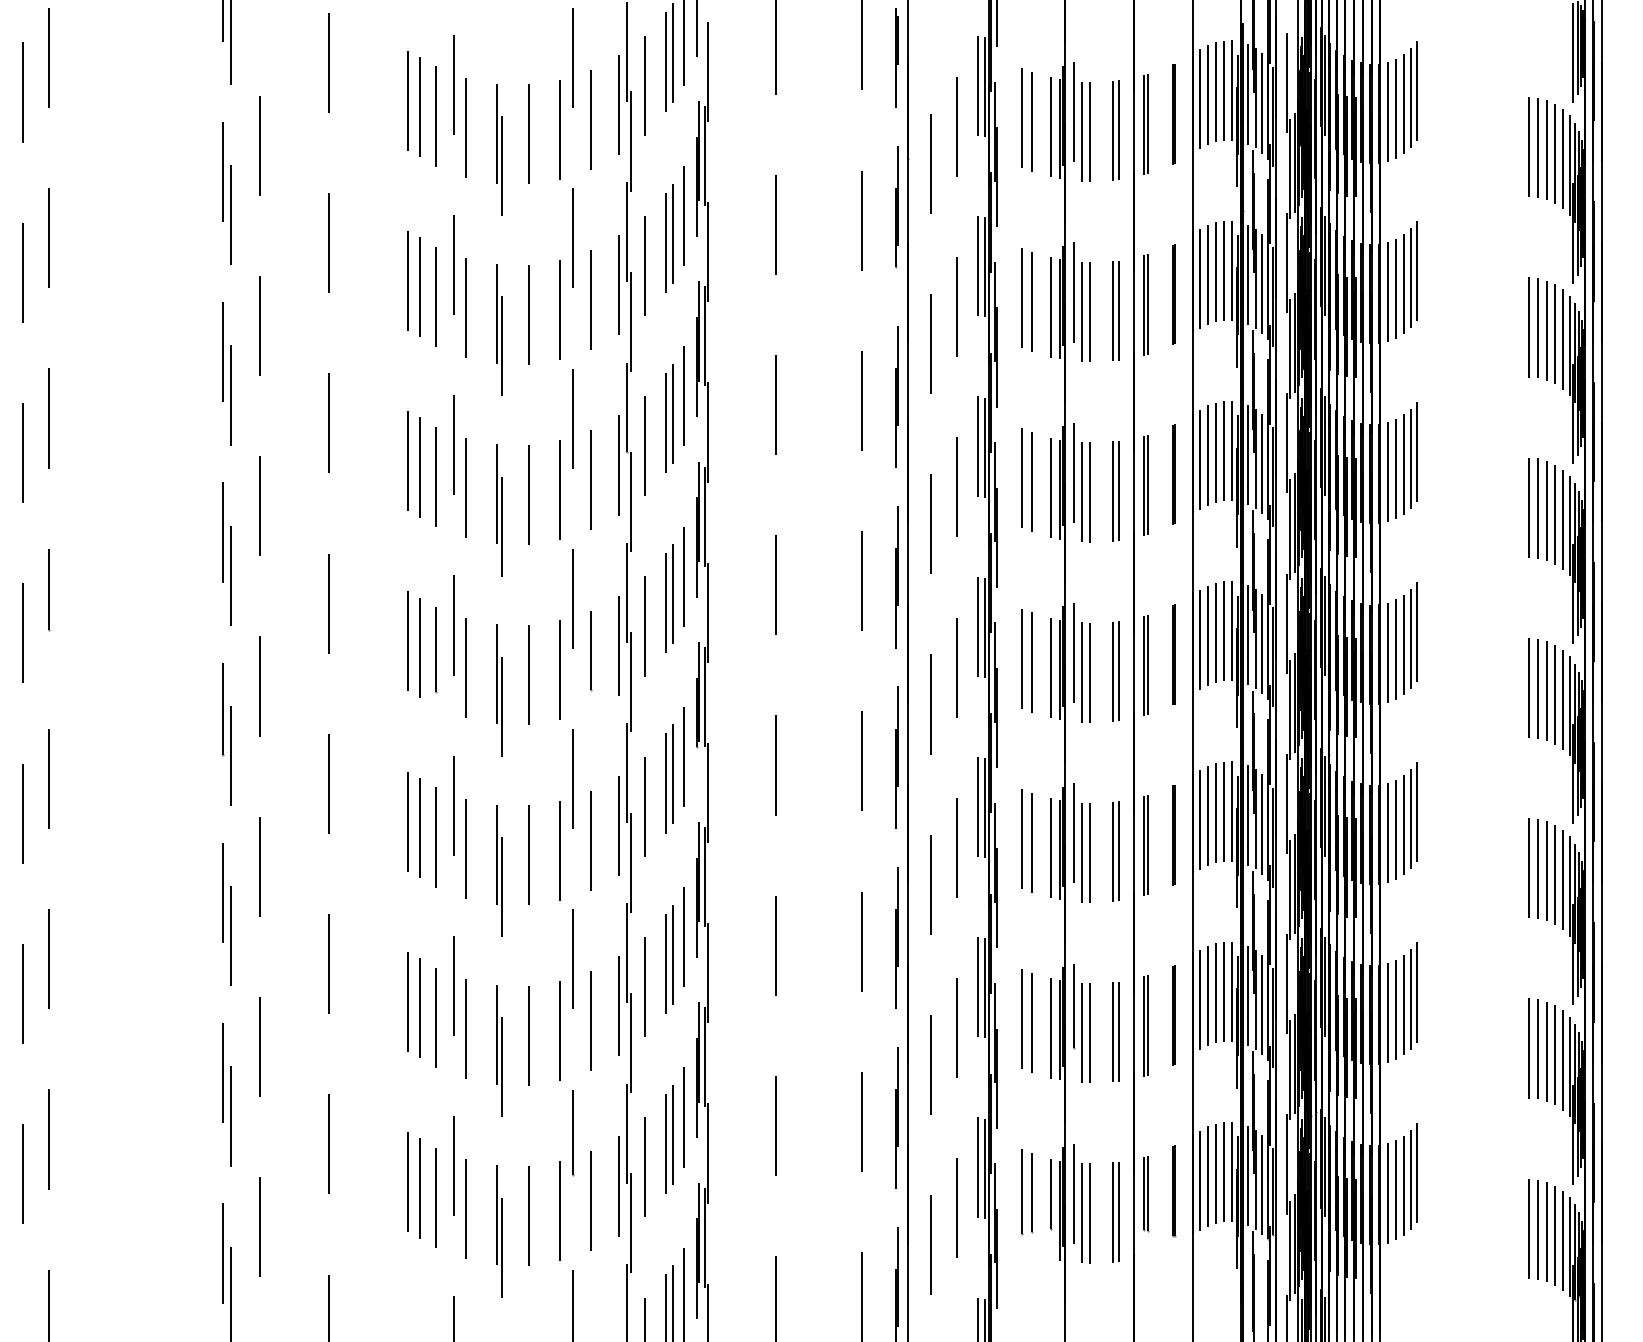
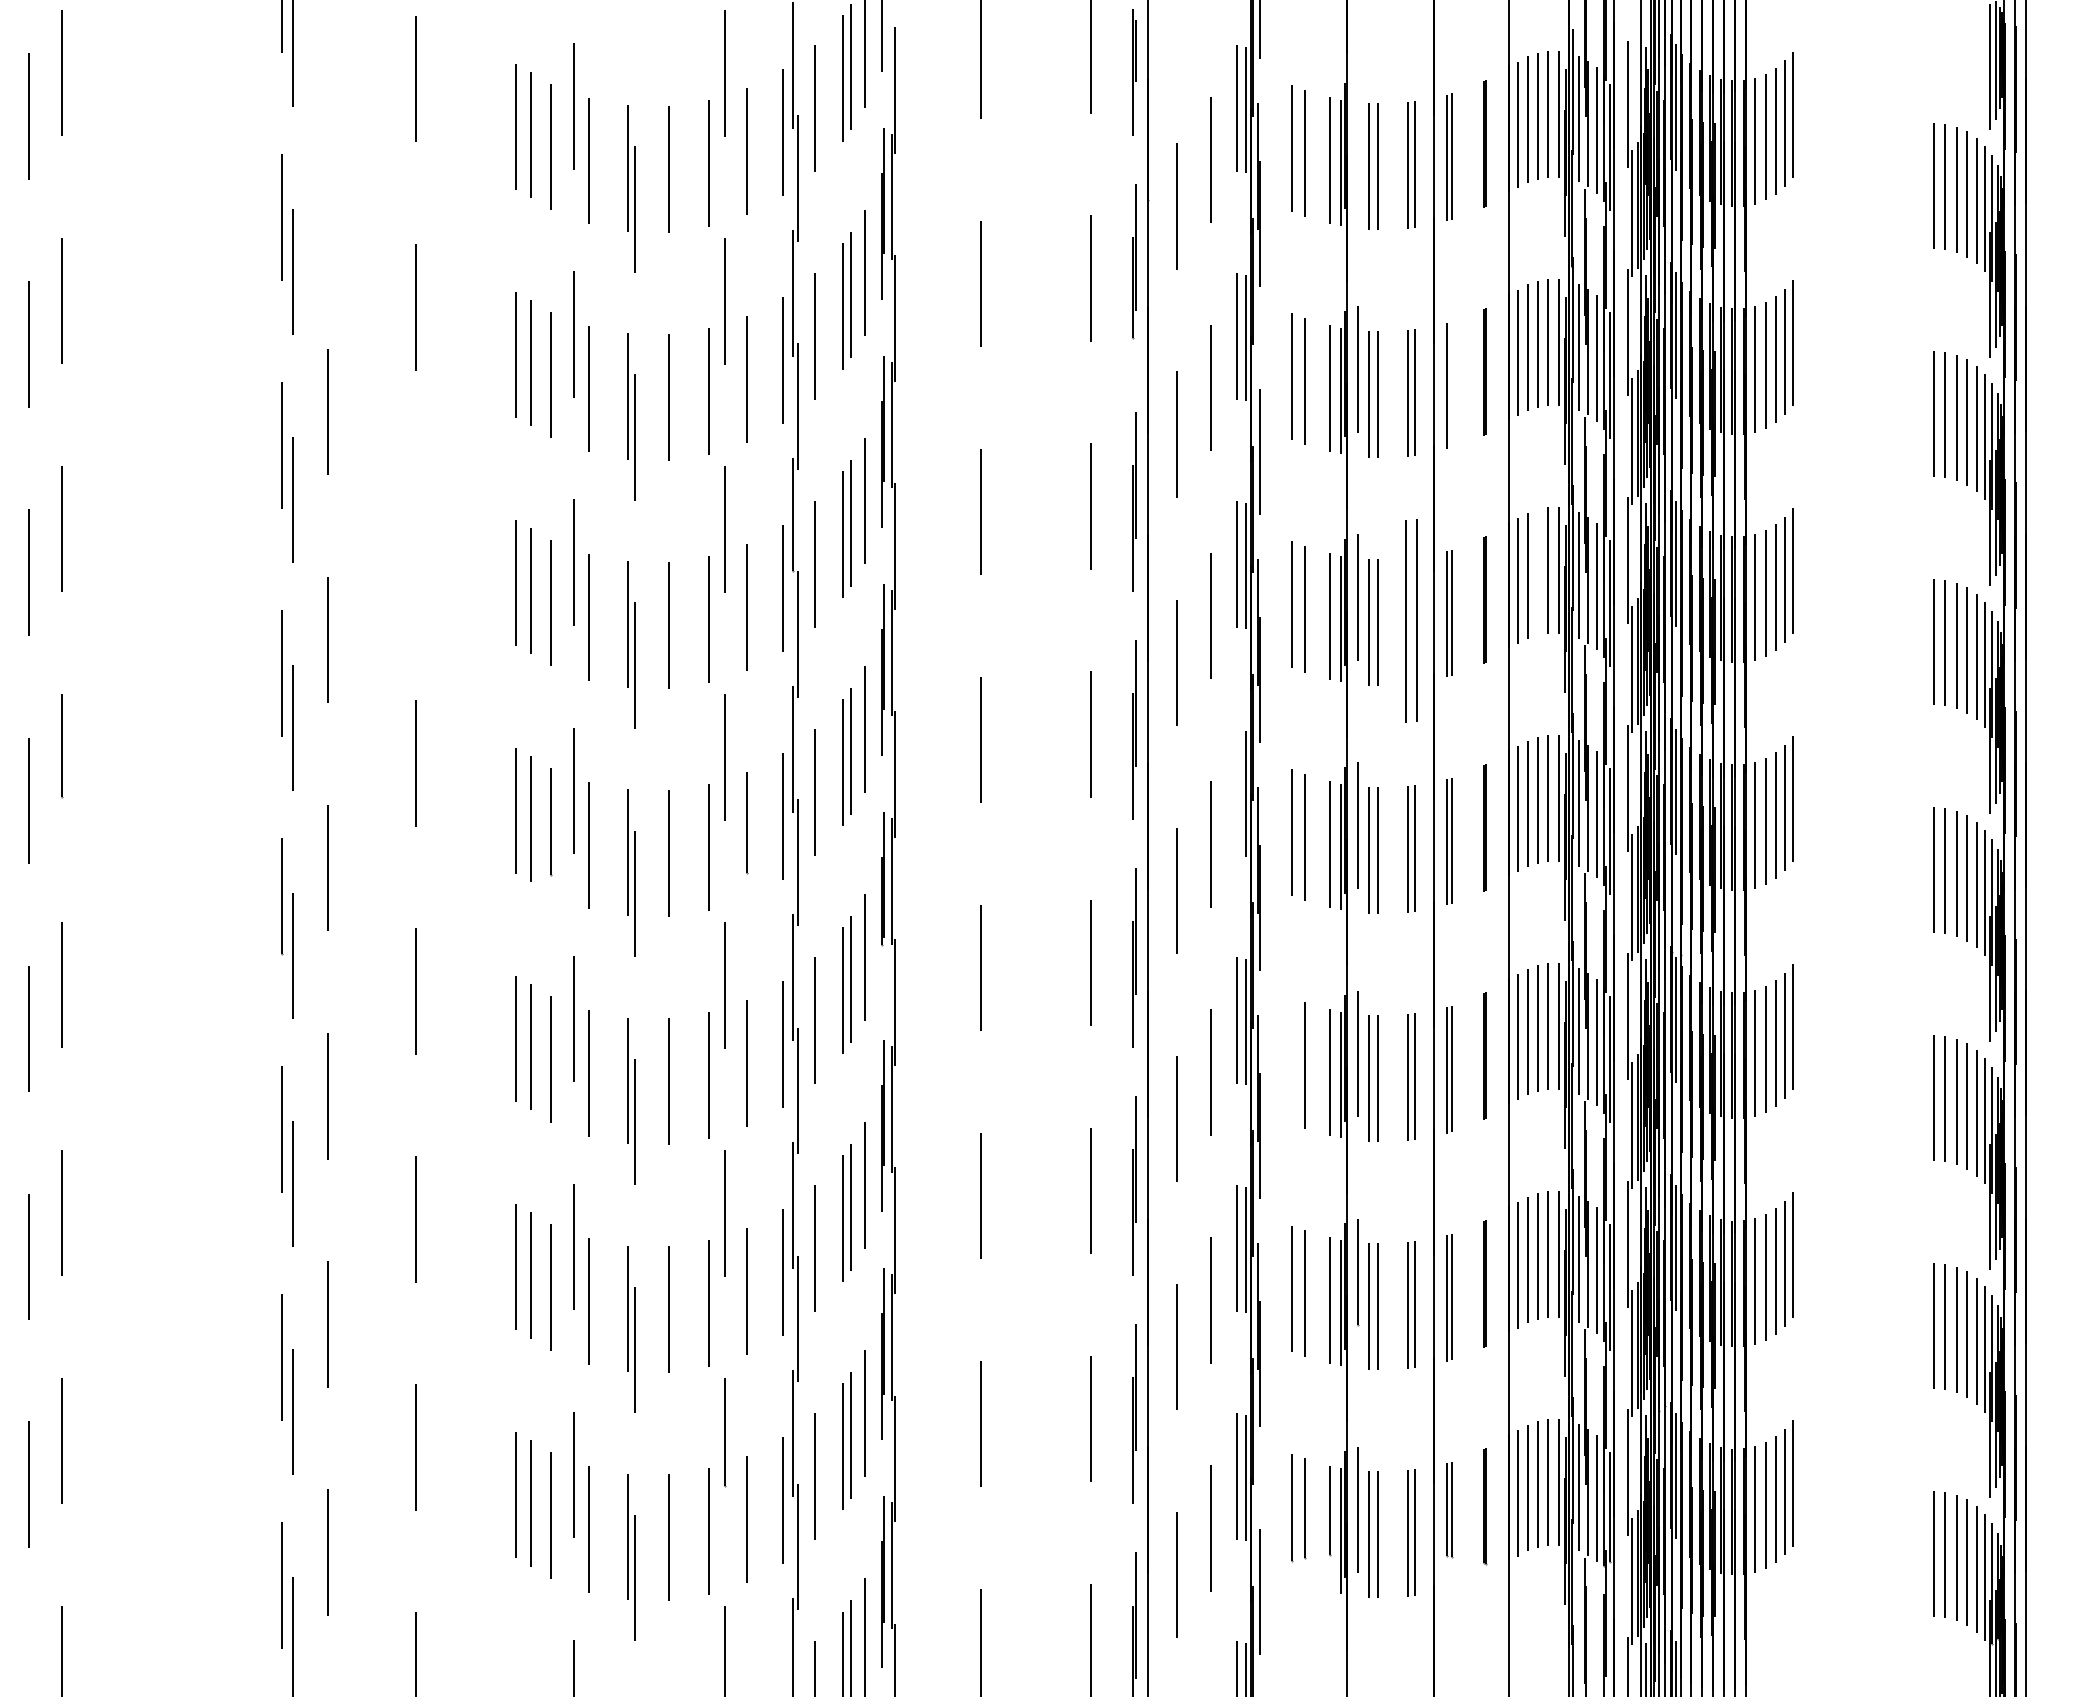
line: (1073, 112) -> (1357, 141), removed
line: (259, 145) -> (328, 183), removed
line: (1147, 304) -> (1451, 384), removed
line: (995, 311) -> (1258, 393), removed
line: (328, 422) -> (415, 534), removed
line: (1215, 452) -> (1537, 571), removed
part: (1115, 490) -> (1411, 620), size x1.6
line: (977, 626) -> (1236, 792), removed
line: (1021, 838) -> (1292, 1060), removed
line: (995, 1213) -> (1258, 1534), removed

